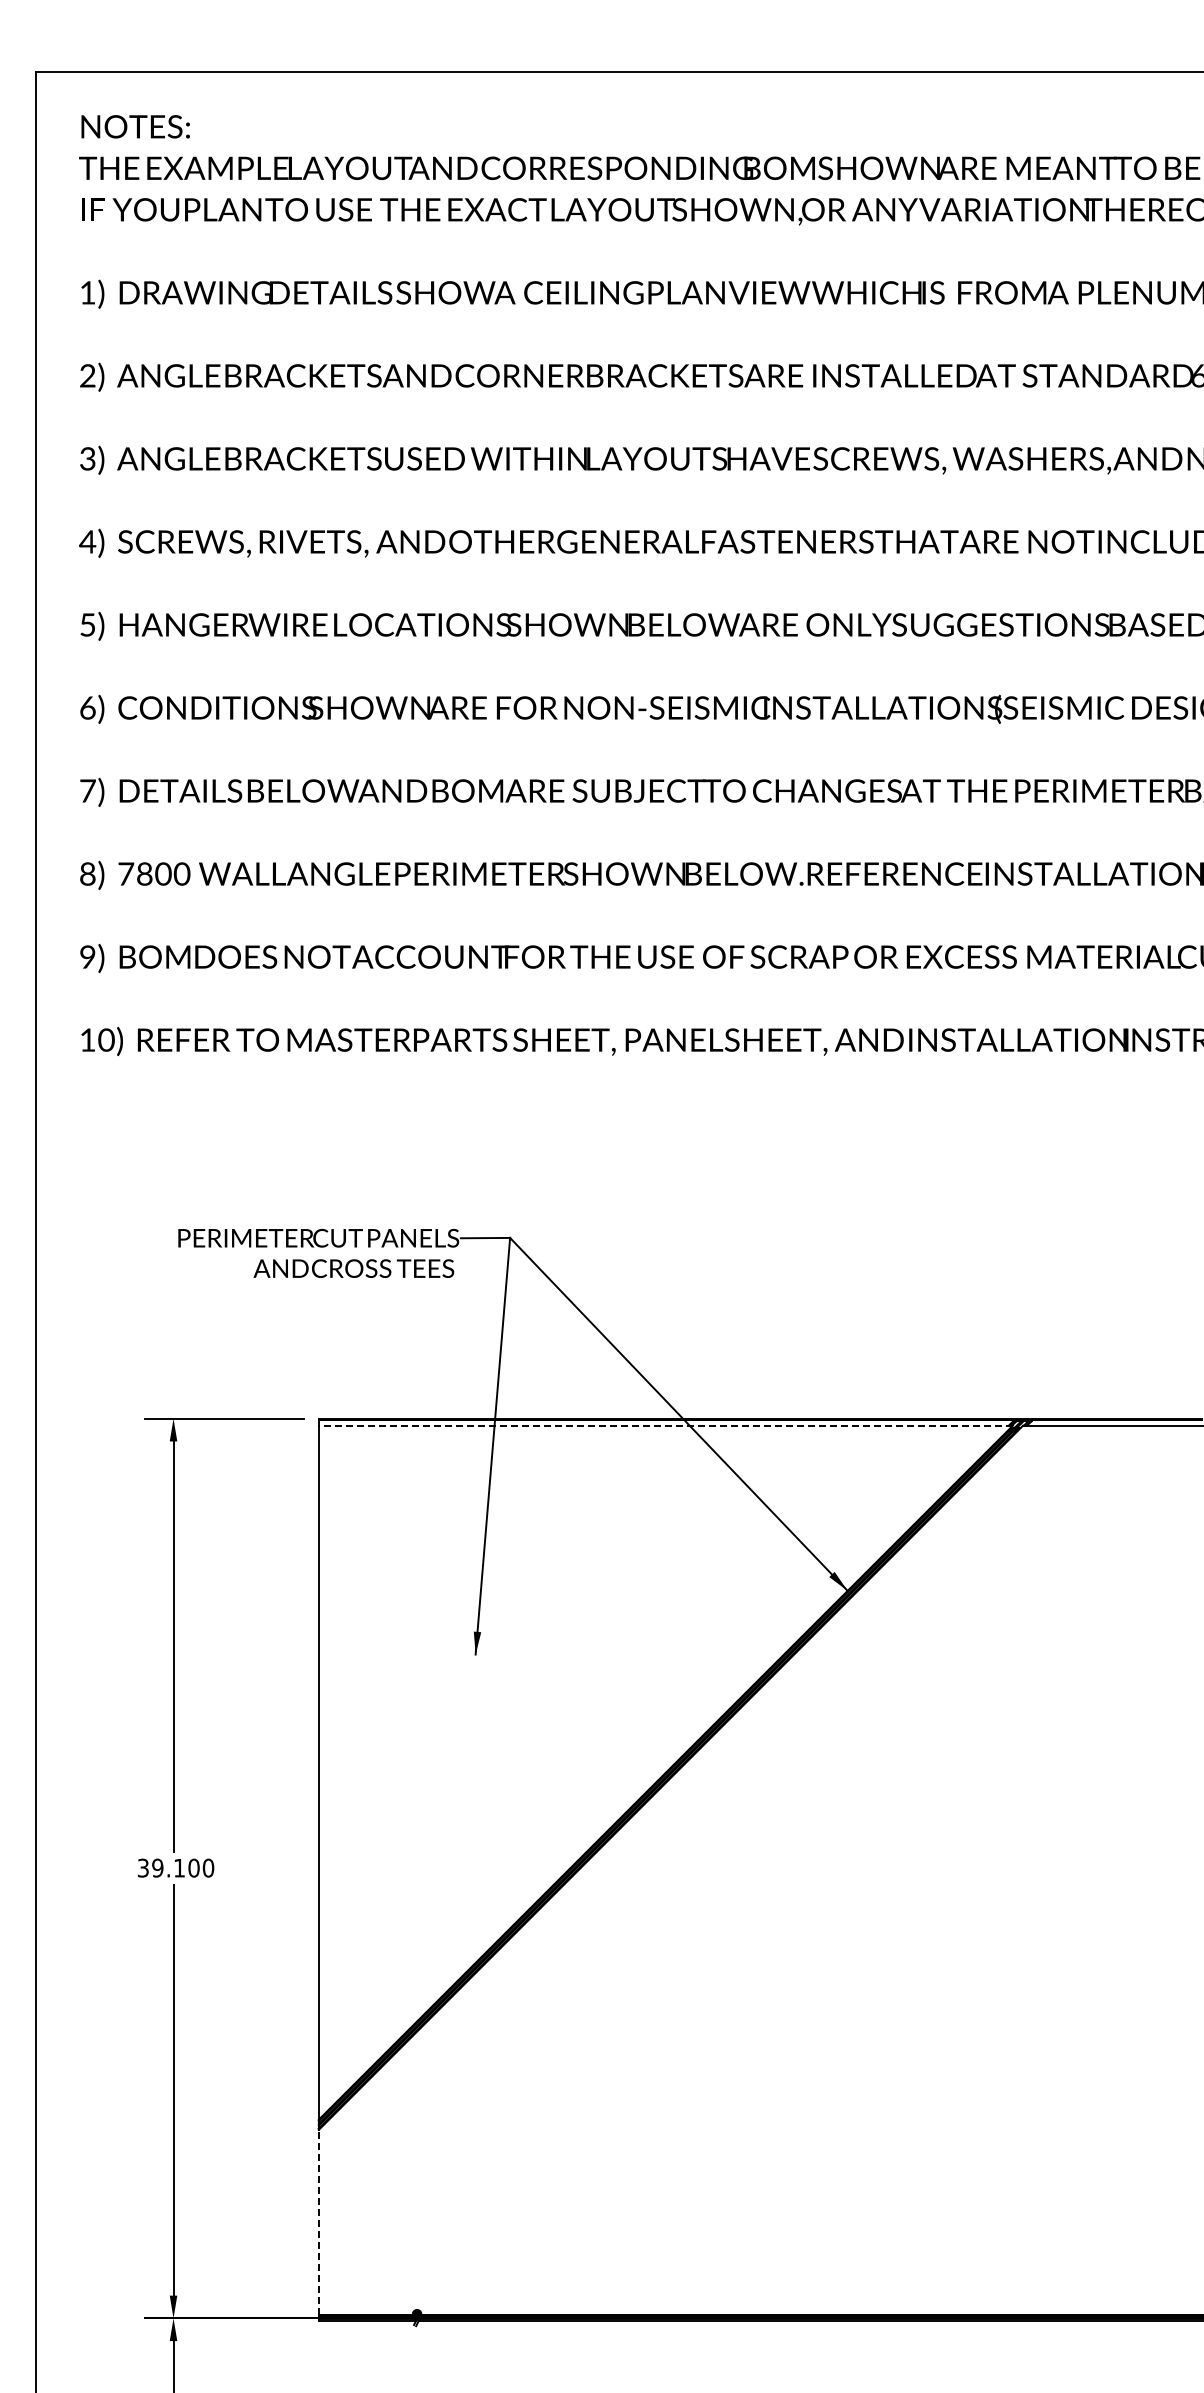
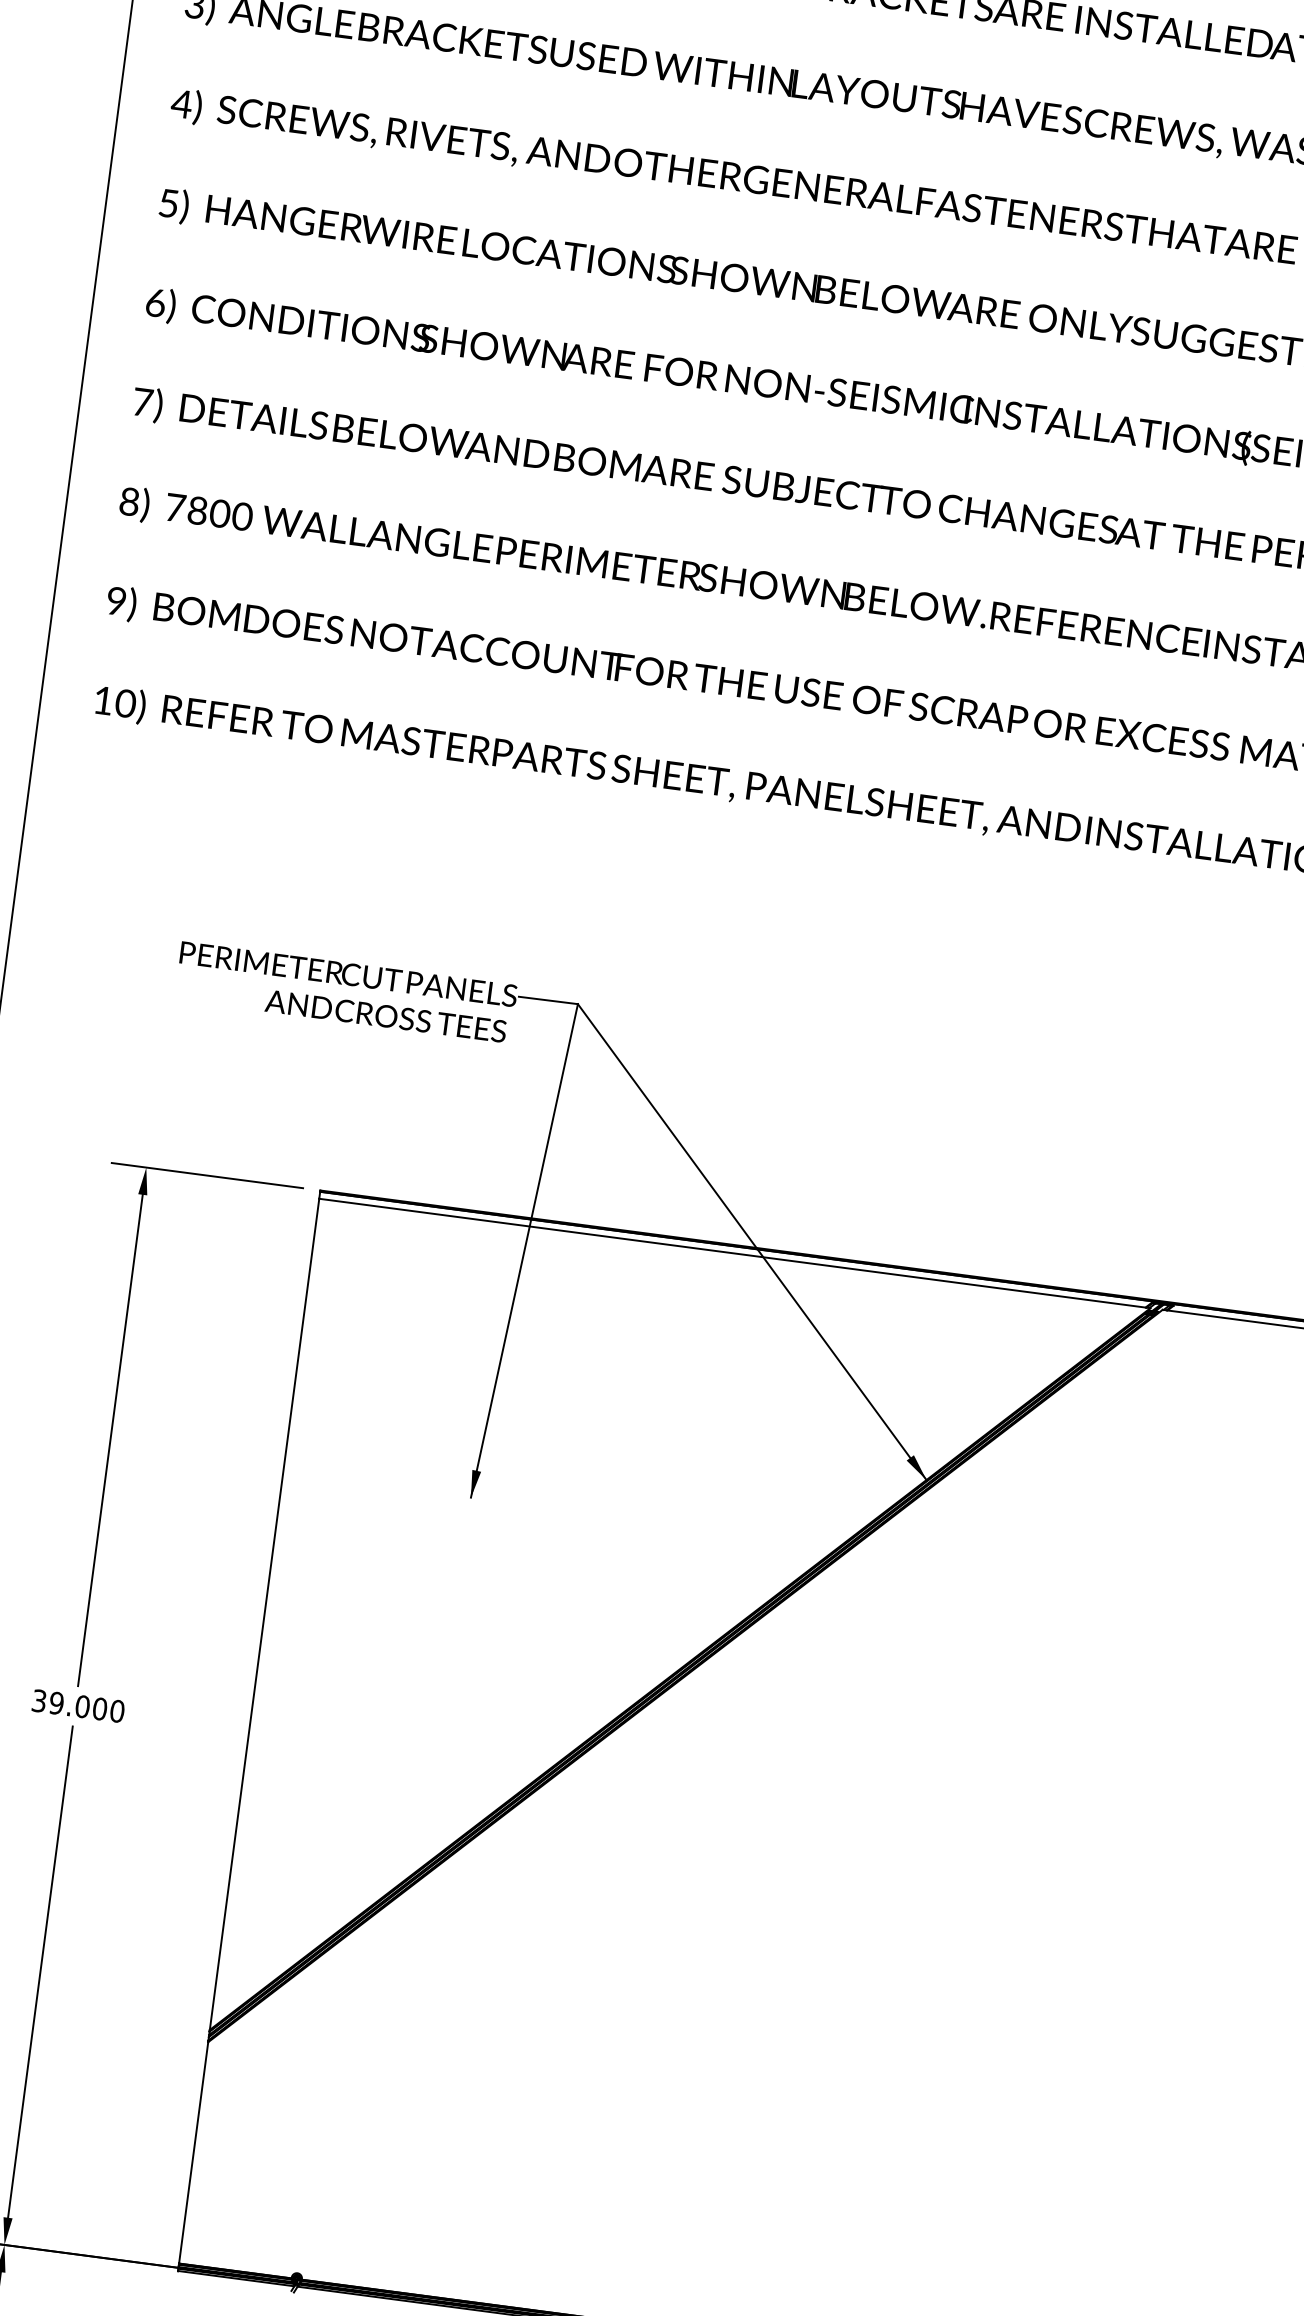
line: (665, 1425) -> (734, 1253), dashed -> solid
text: (179, 1867) -> (82, 1705), 39.100 -> 39.000
line: (318, 2221) -> (193, 2151), dashed -> solid

